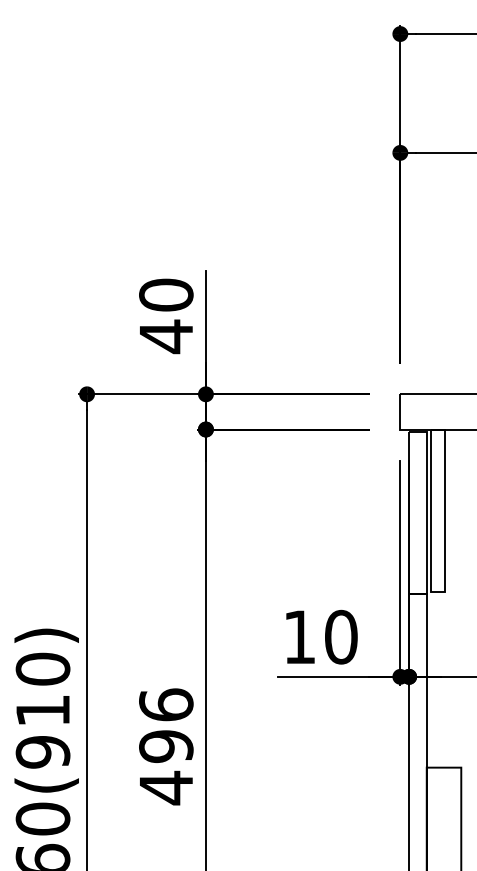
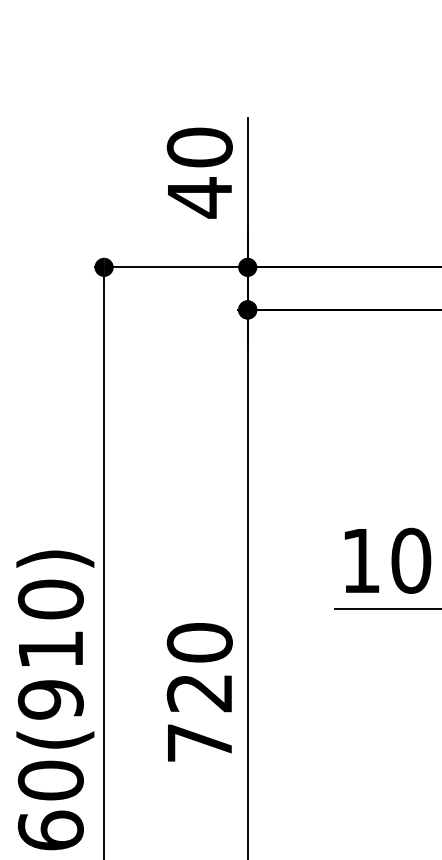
text: (166, 746) -> (200, 692), 496 -> 720

